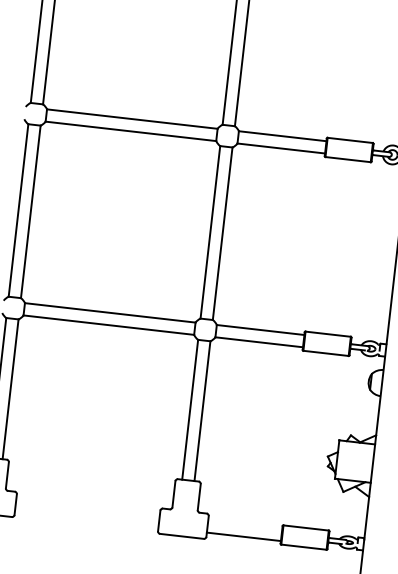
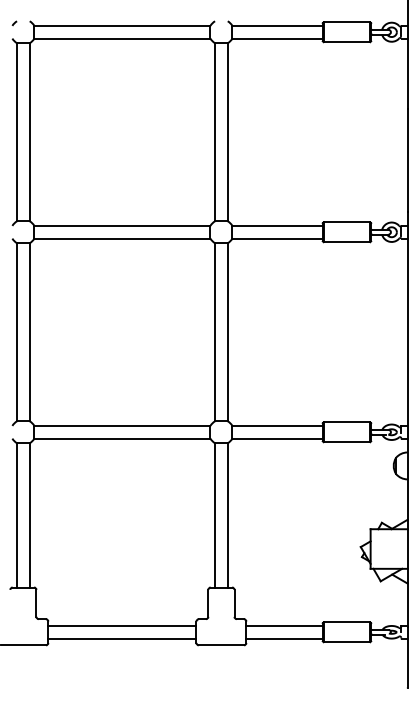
line: (88, 506) -> (122, 625), added
line: (86, 518) -> (122, 638), added
line: (245, 524) -> (284, 625), added

